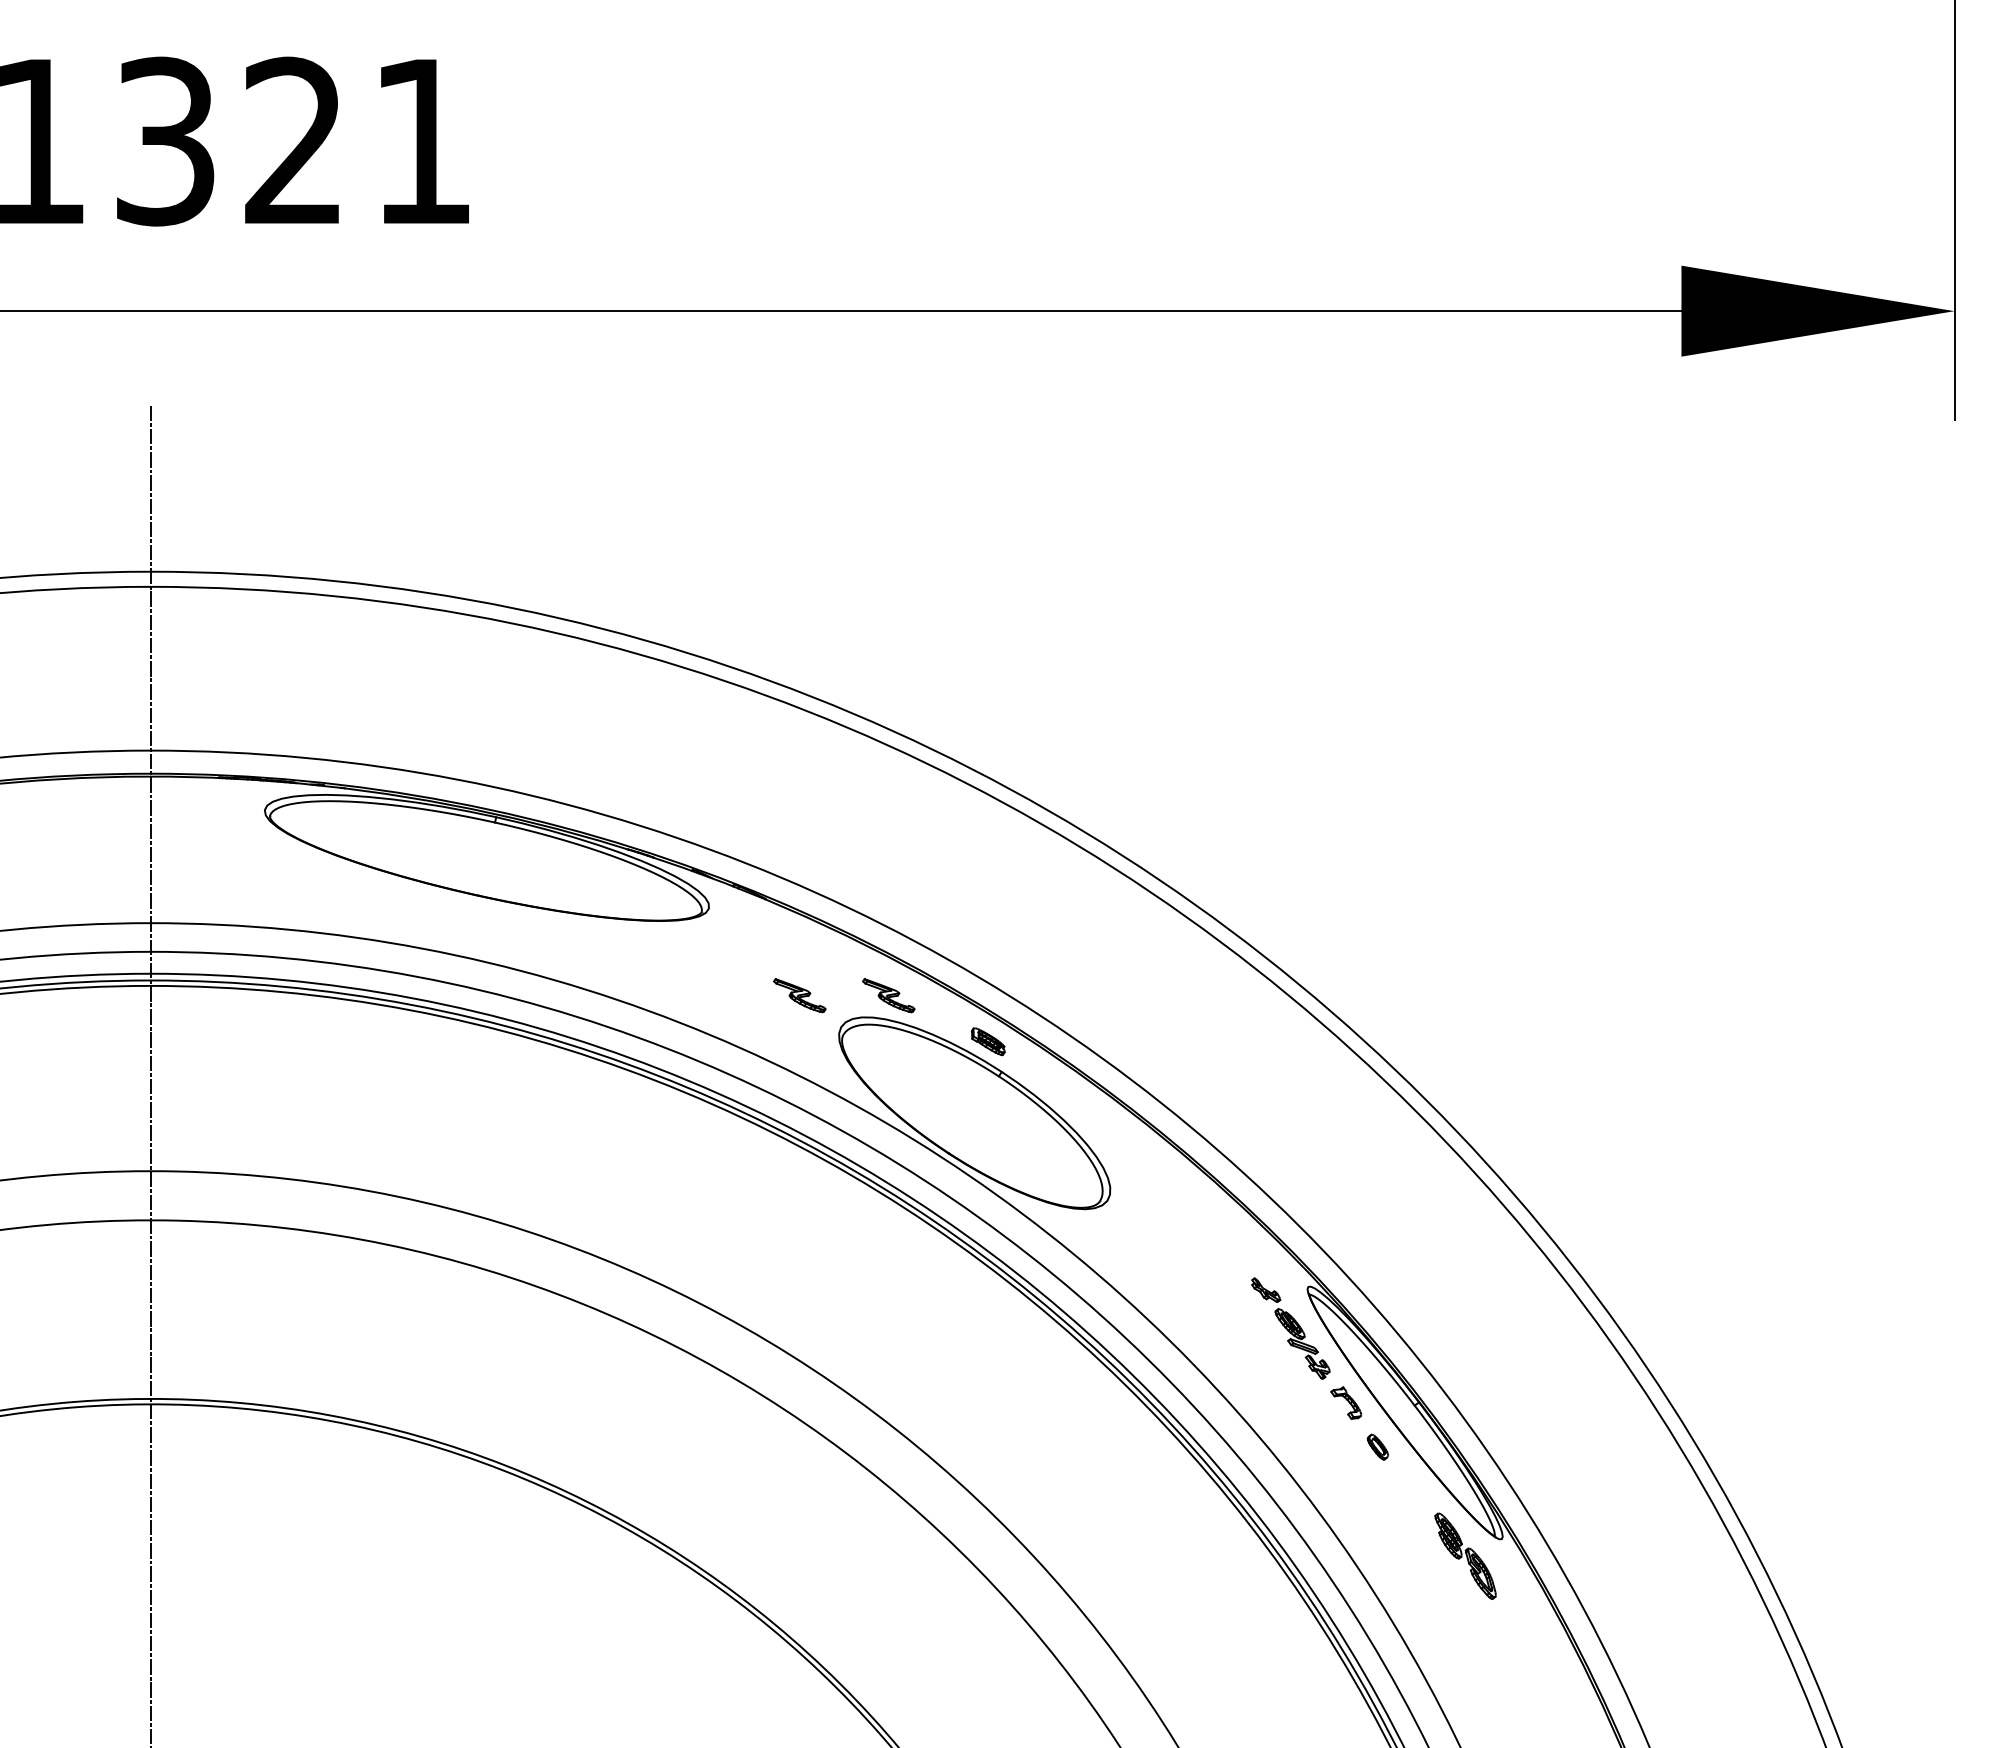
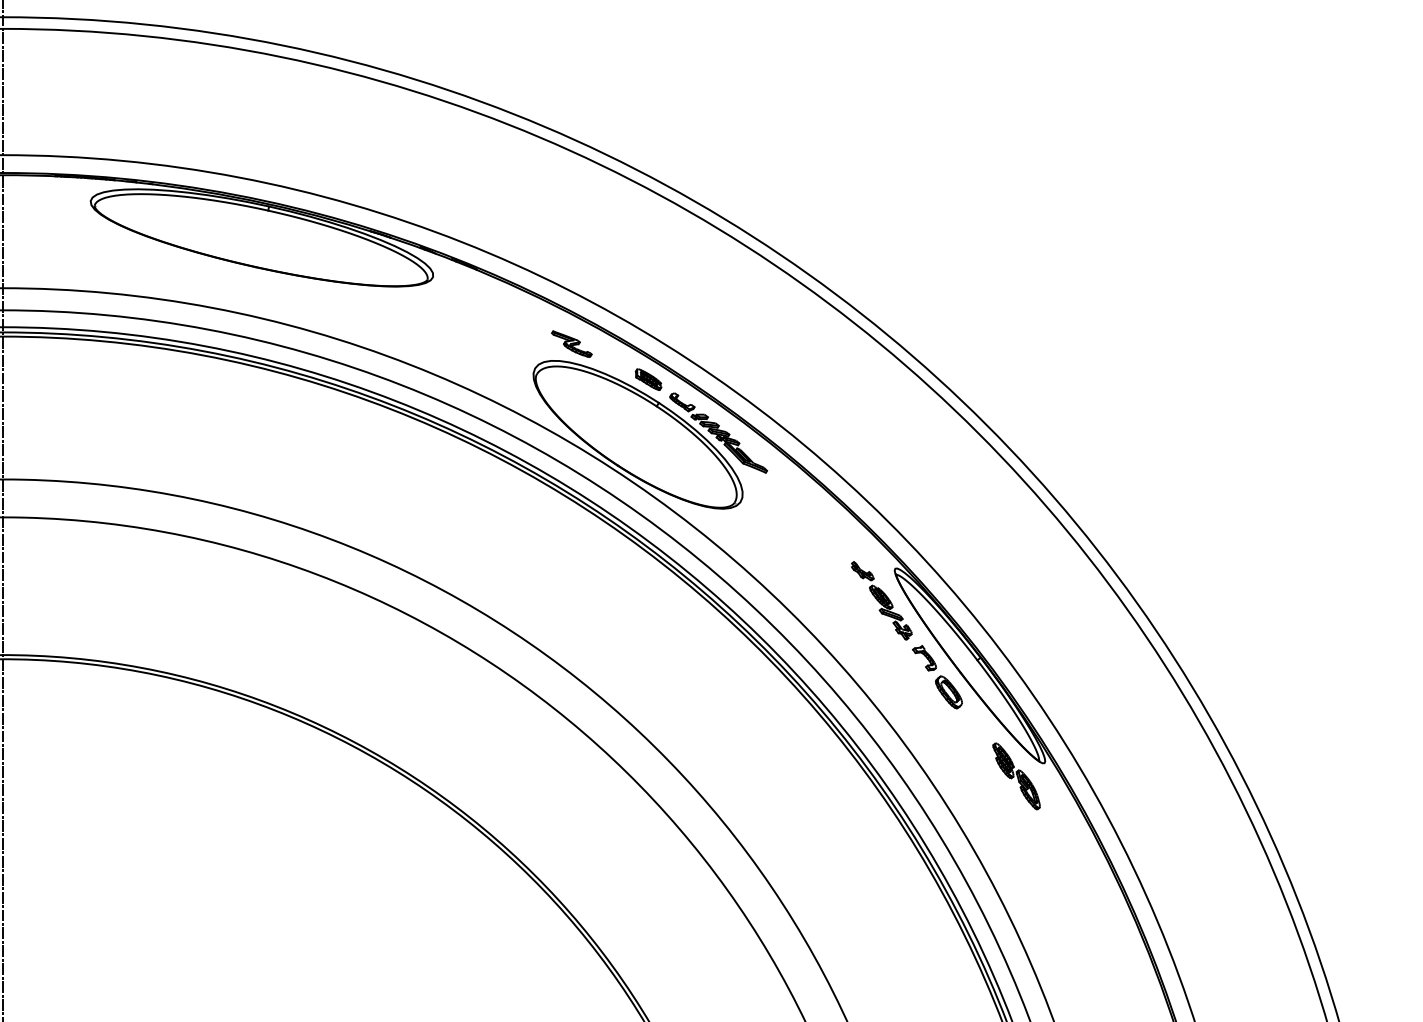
part: (799, 995) -> (502, 344), removed
part: (1078, 1110) -> (718, 432), added
part: (1377, 1446) -> (948, 691), size x1.67

